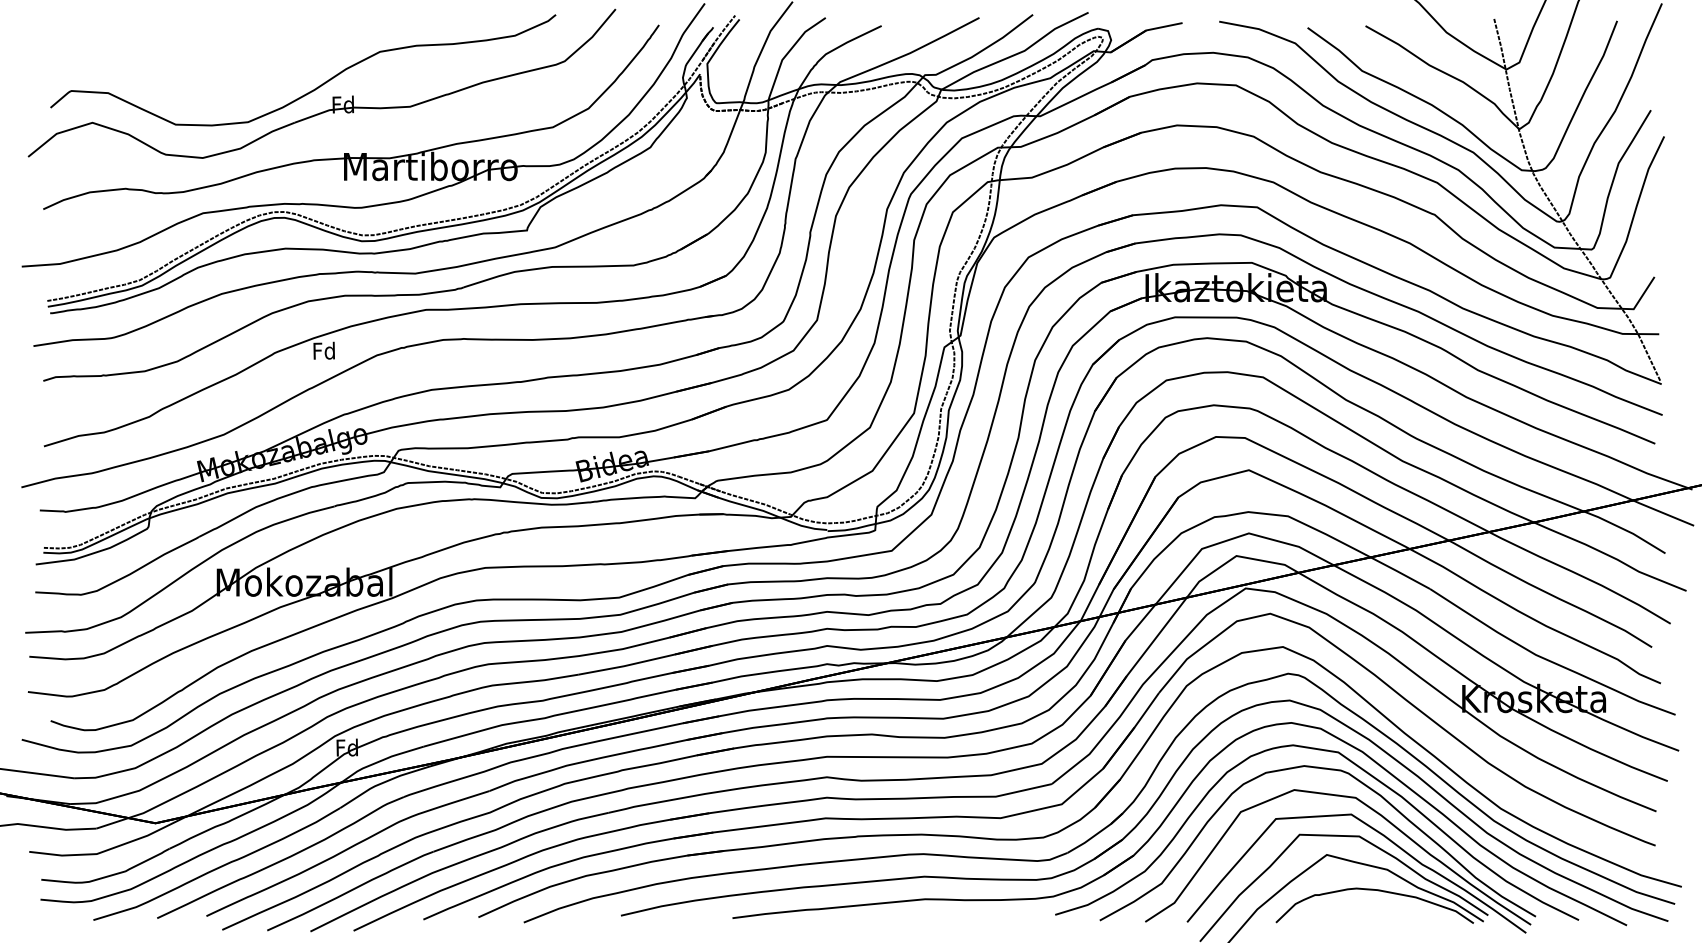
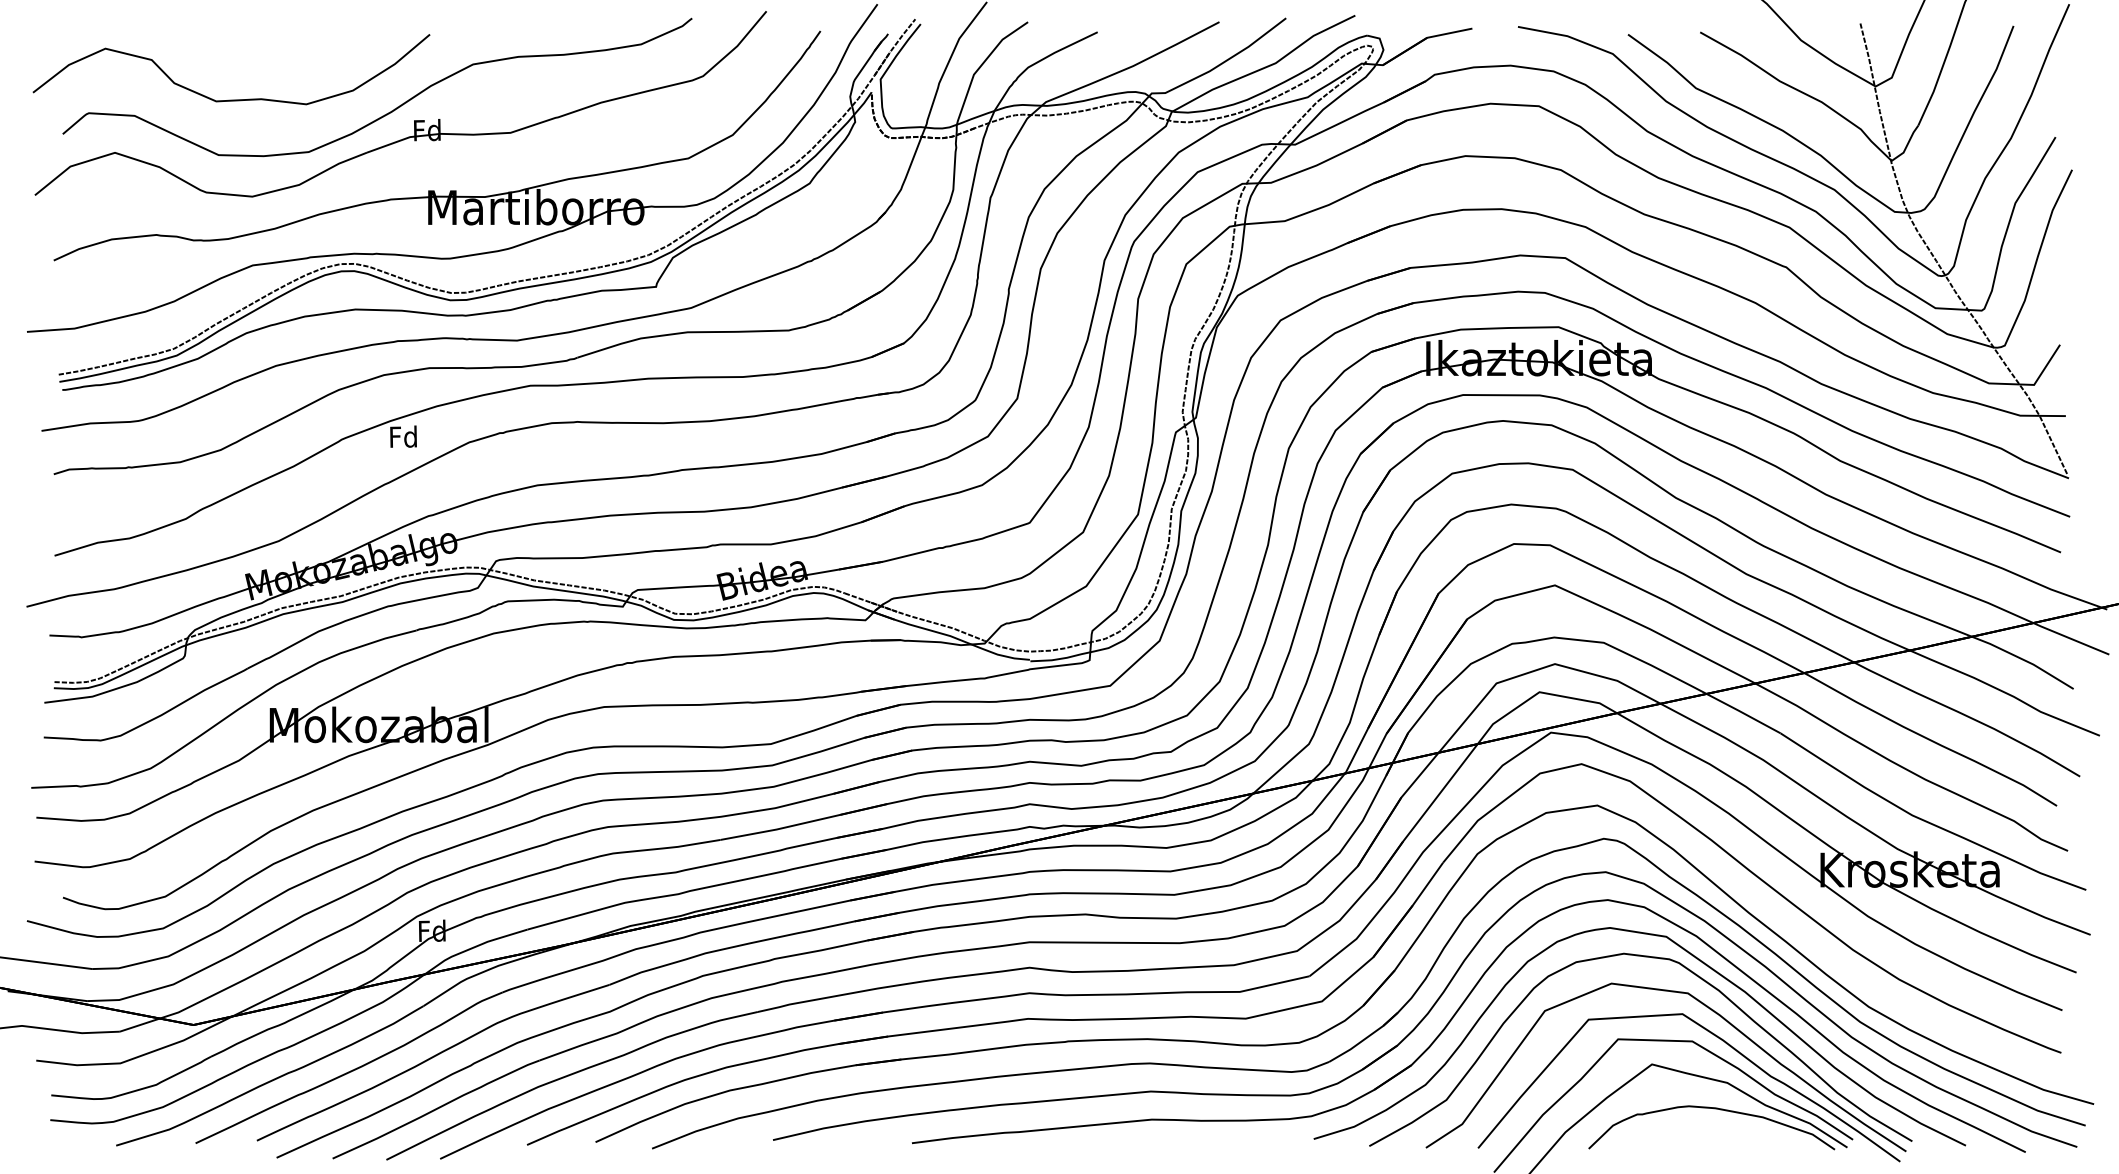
curve: (186, 79) -> (231, 99), added

